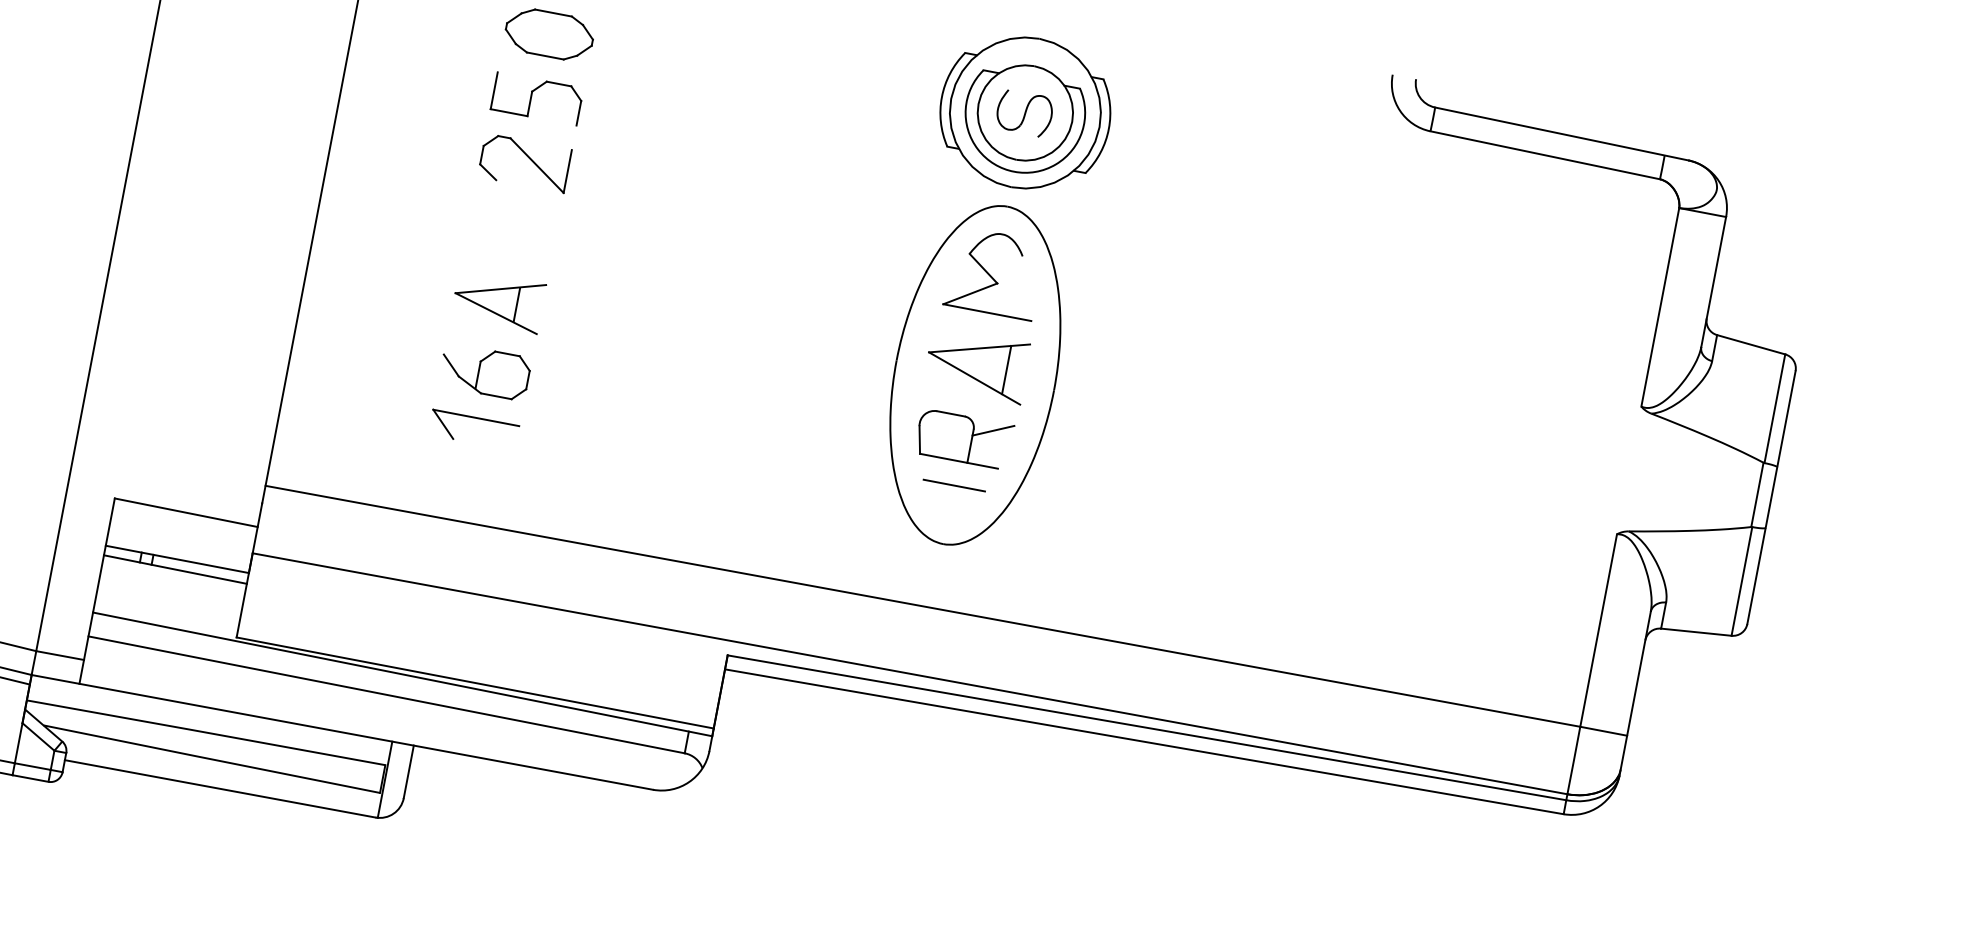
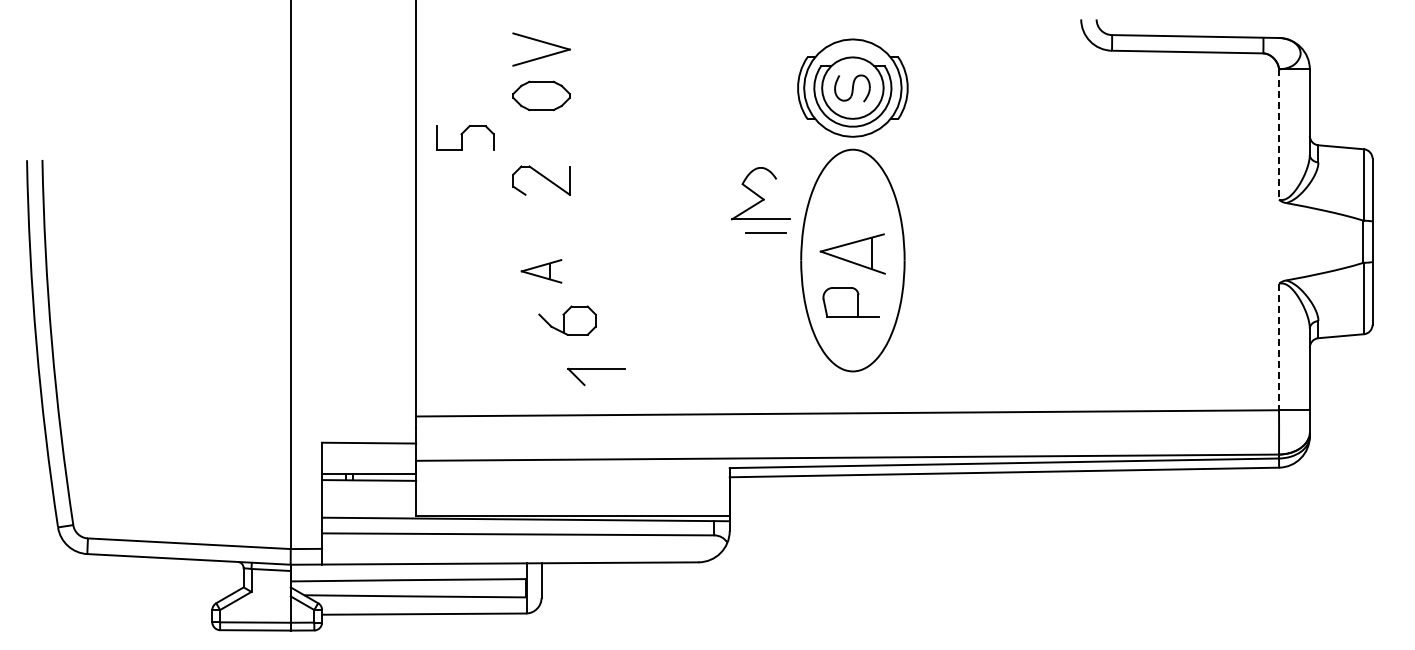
part: (537, 97) -> (465, 137), moved
part: (994, 273) -> (760, 193), moved
part: (498, 301) -> (541, 271), size x0.7
line: (1660, 308) -> (1279, 135), solid -> dashed
part: (485, 371) -> (567, 320), moved
part: (476, 418) -> (596, 369), moved
line: (992, 430) -> (870, 293), removed
line: (953, 484) -> (765, 232), moved
line: (1599, 631) -> (1279, 347), solid -> dashed

